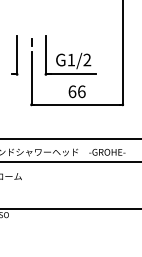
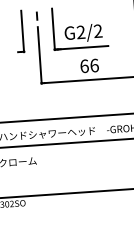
text: (71, 59) -> (81, 31), G1/2 -> G2/2

